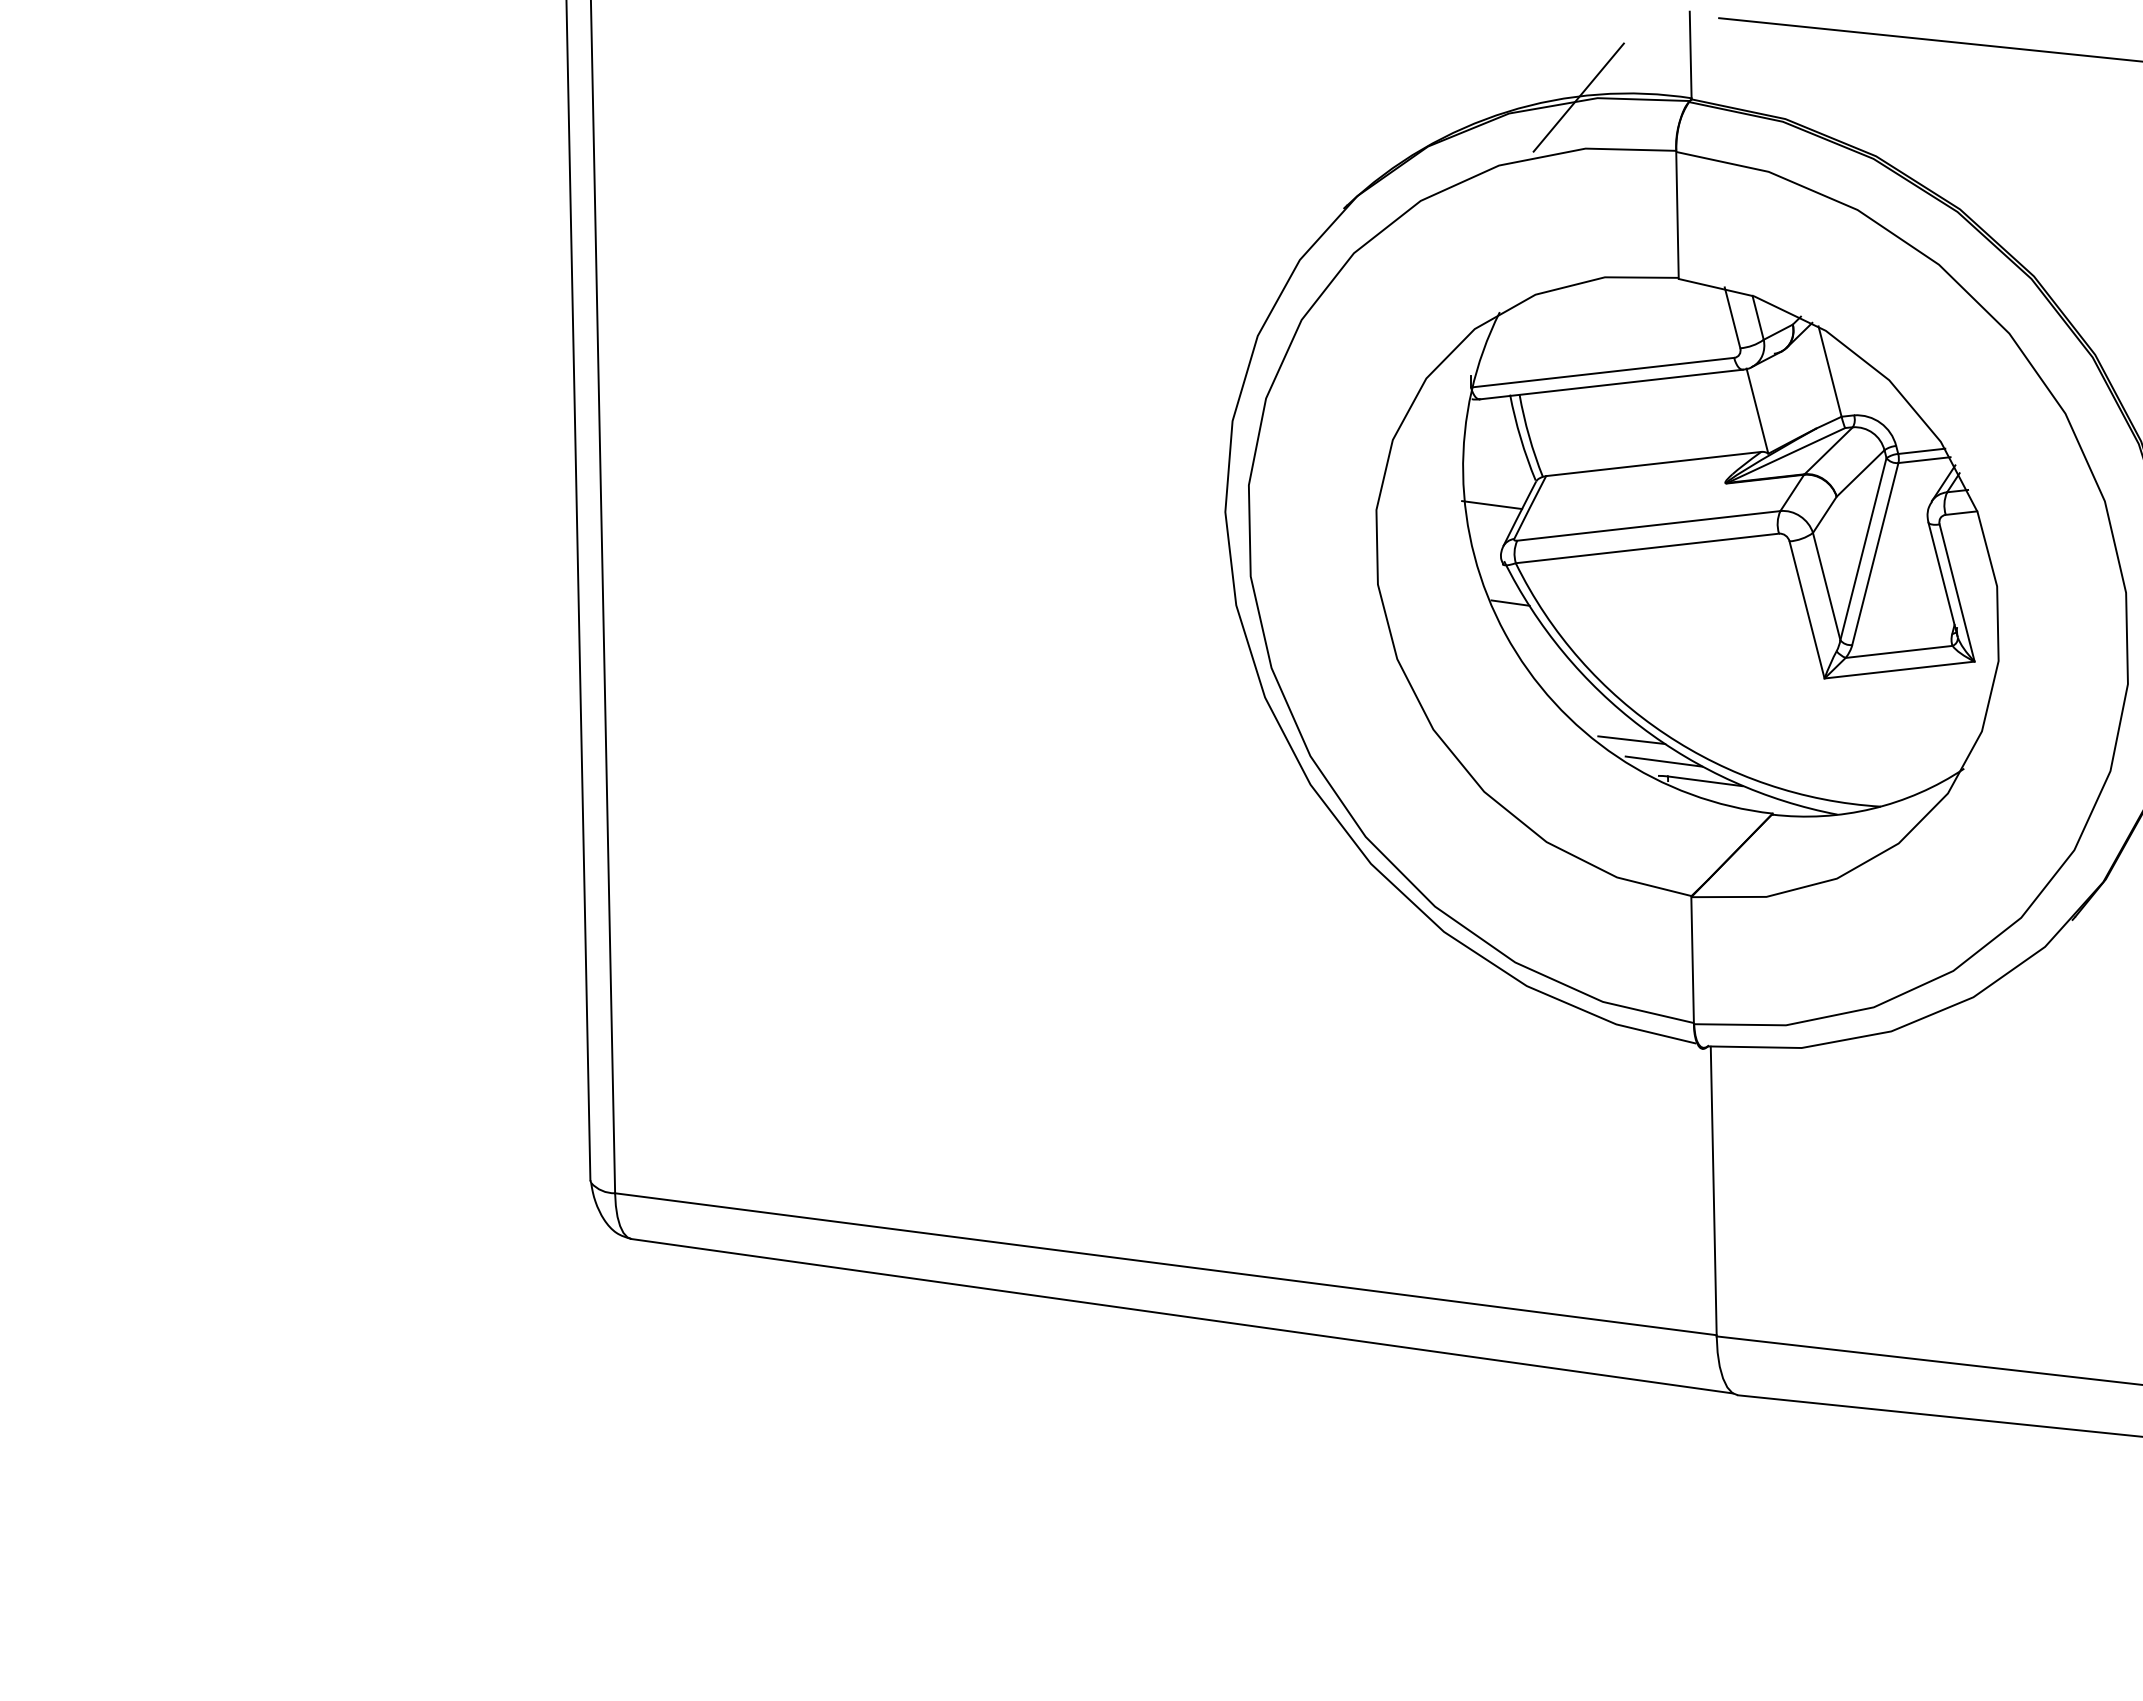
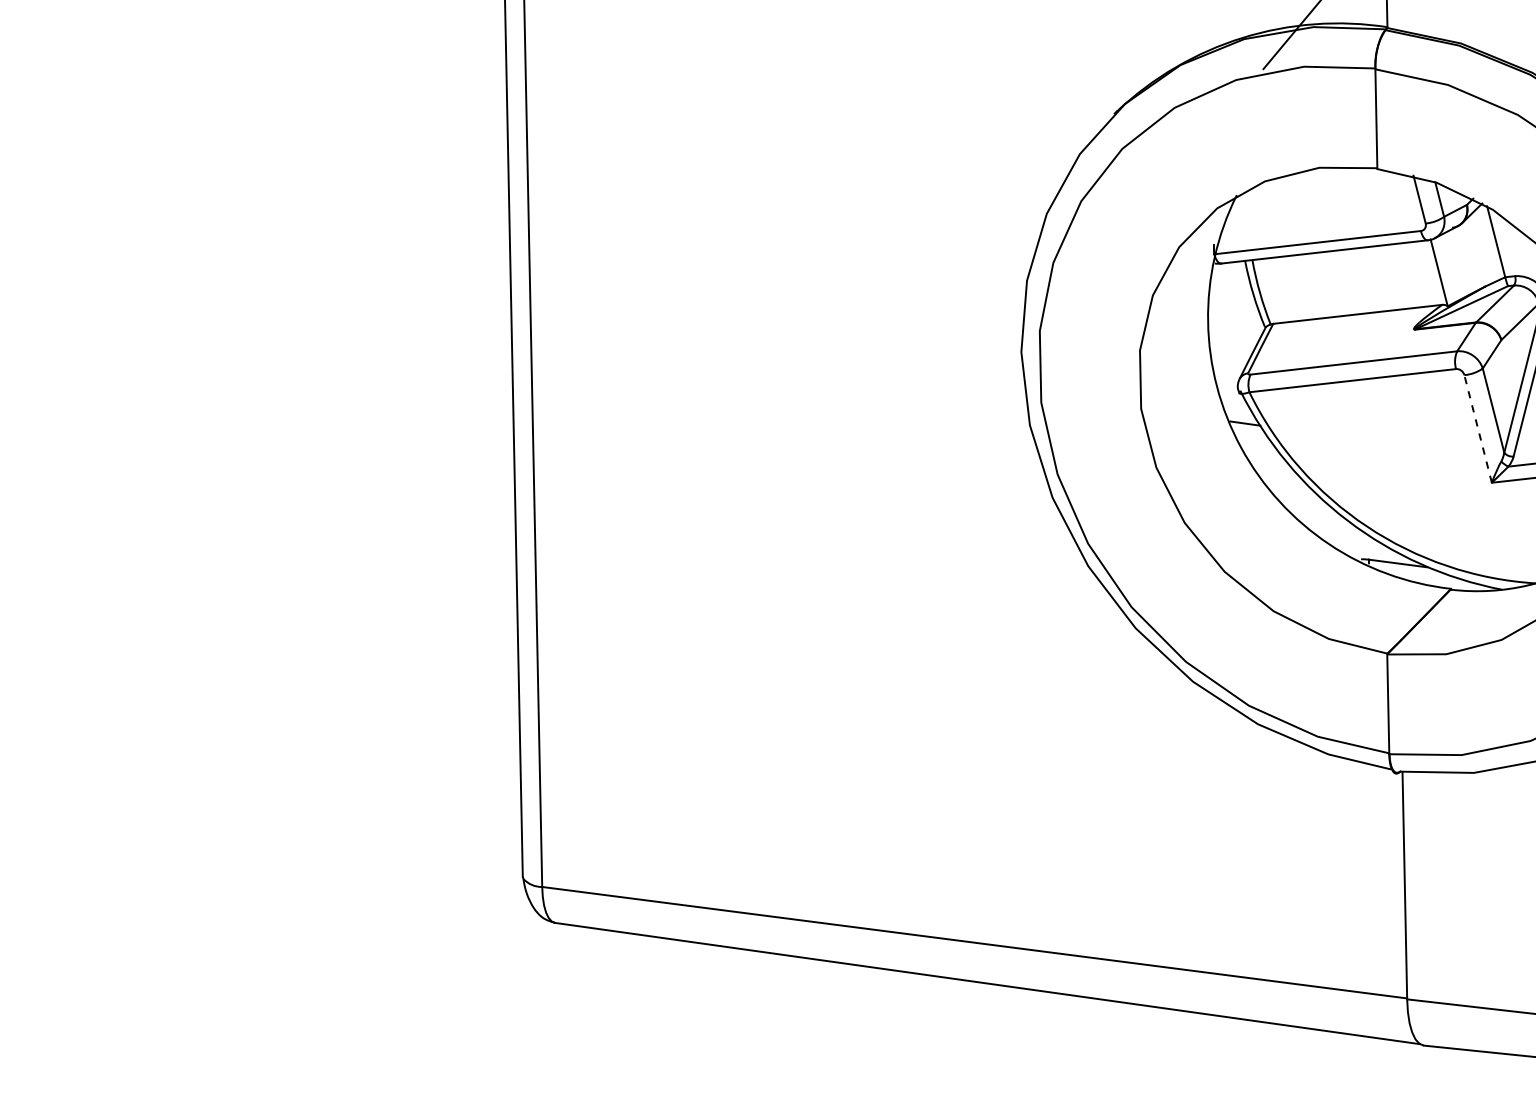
line: (1492, 505) -> (1231, 346), removed
line: (1807, 609) -> (1478, 428), solid -> dashed
line: (1631, 740) -> (1340, 531), removed
line: (1663, 761) -> (1365, 547), removed

